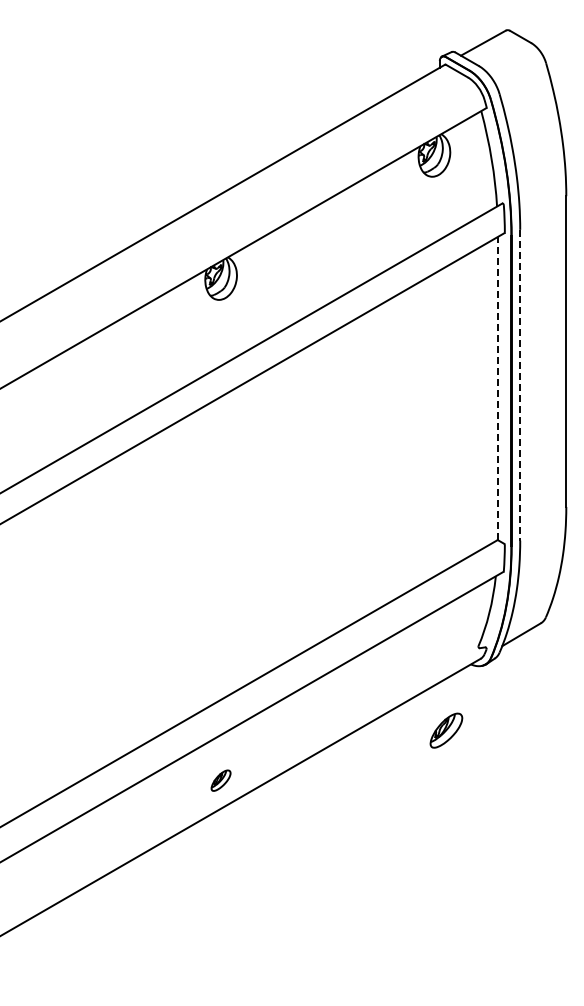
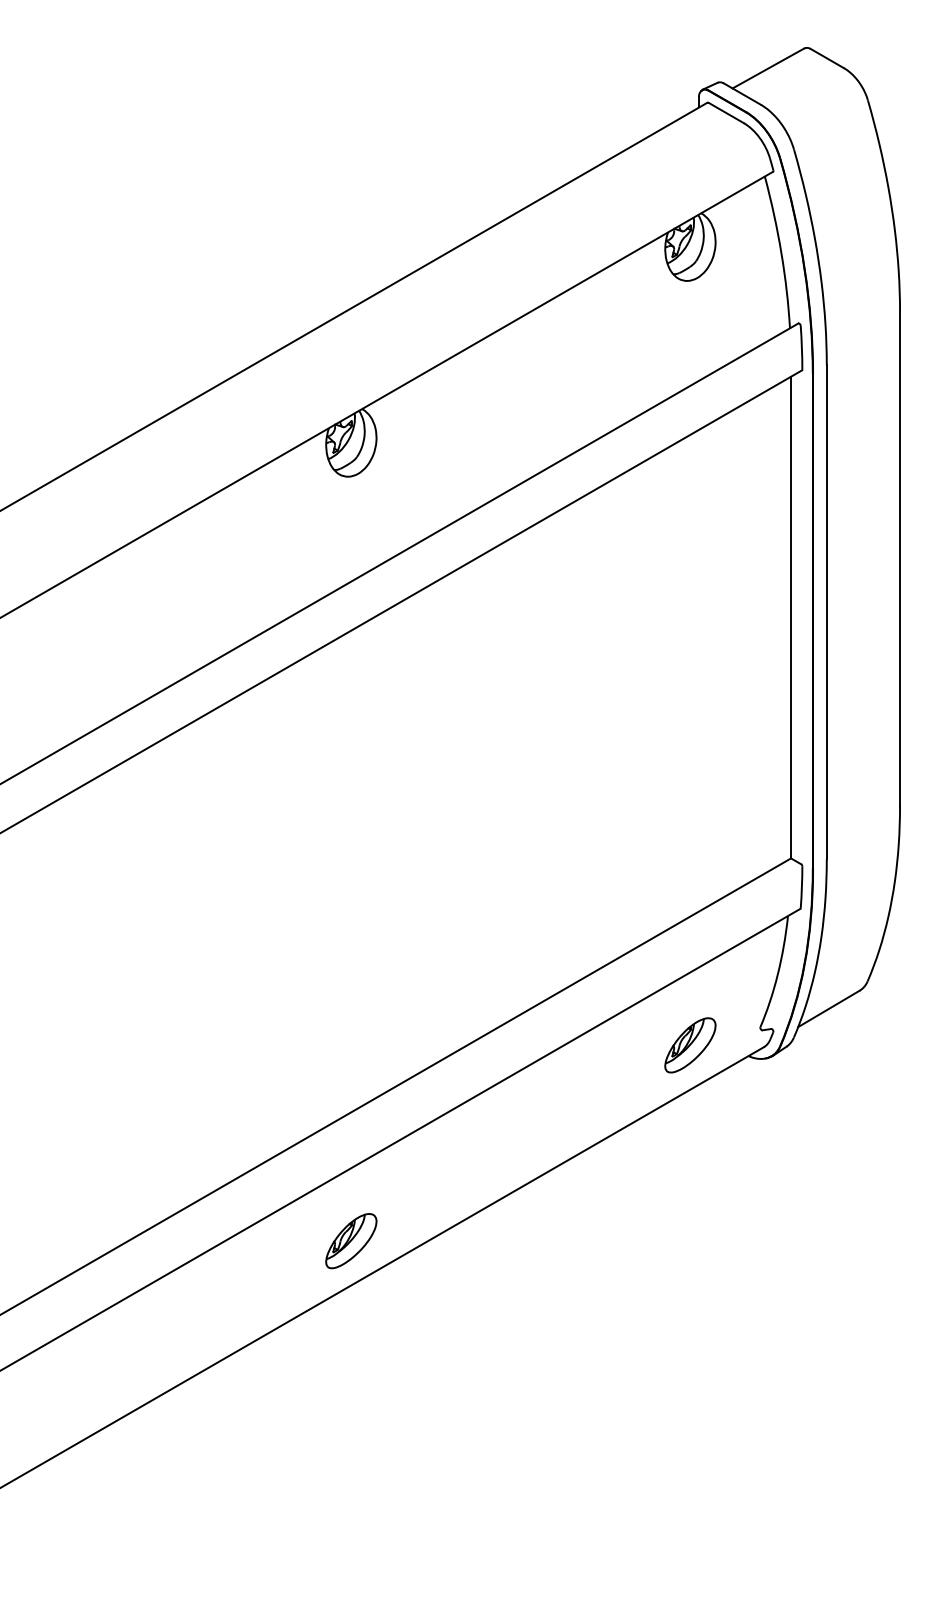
line: (520, 385) -> (827, 612), dashed -> solid
line: (497, 388) -> (790, 617), dashed -> solid
part: (446, 730) -> (690, 1045), moved
part: (220, 780) -> (350, 1240), size x1.67

